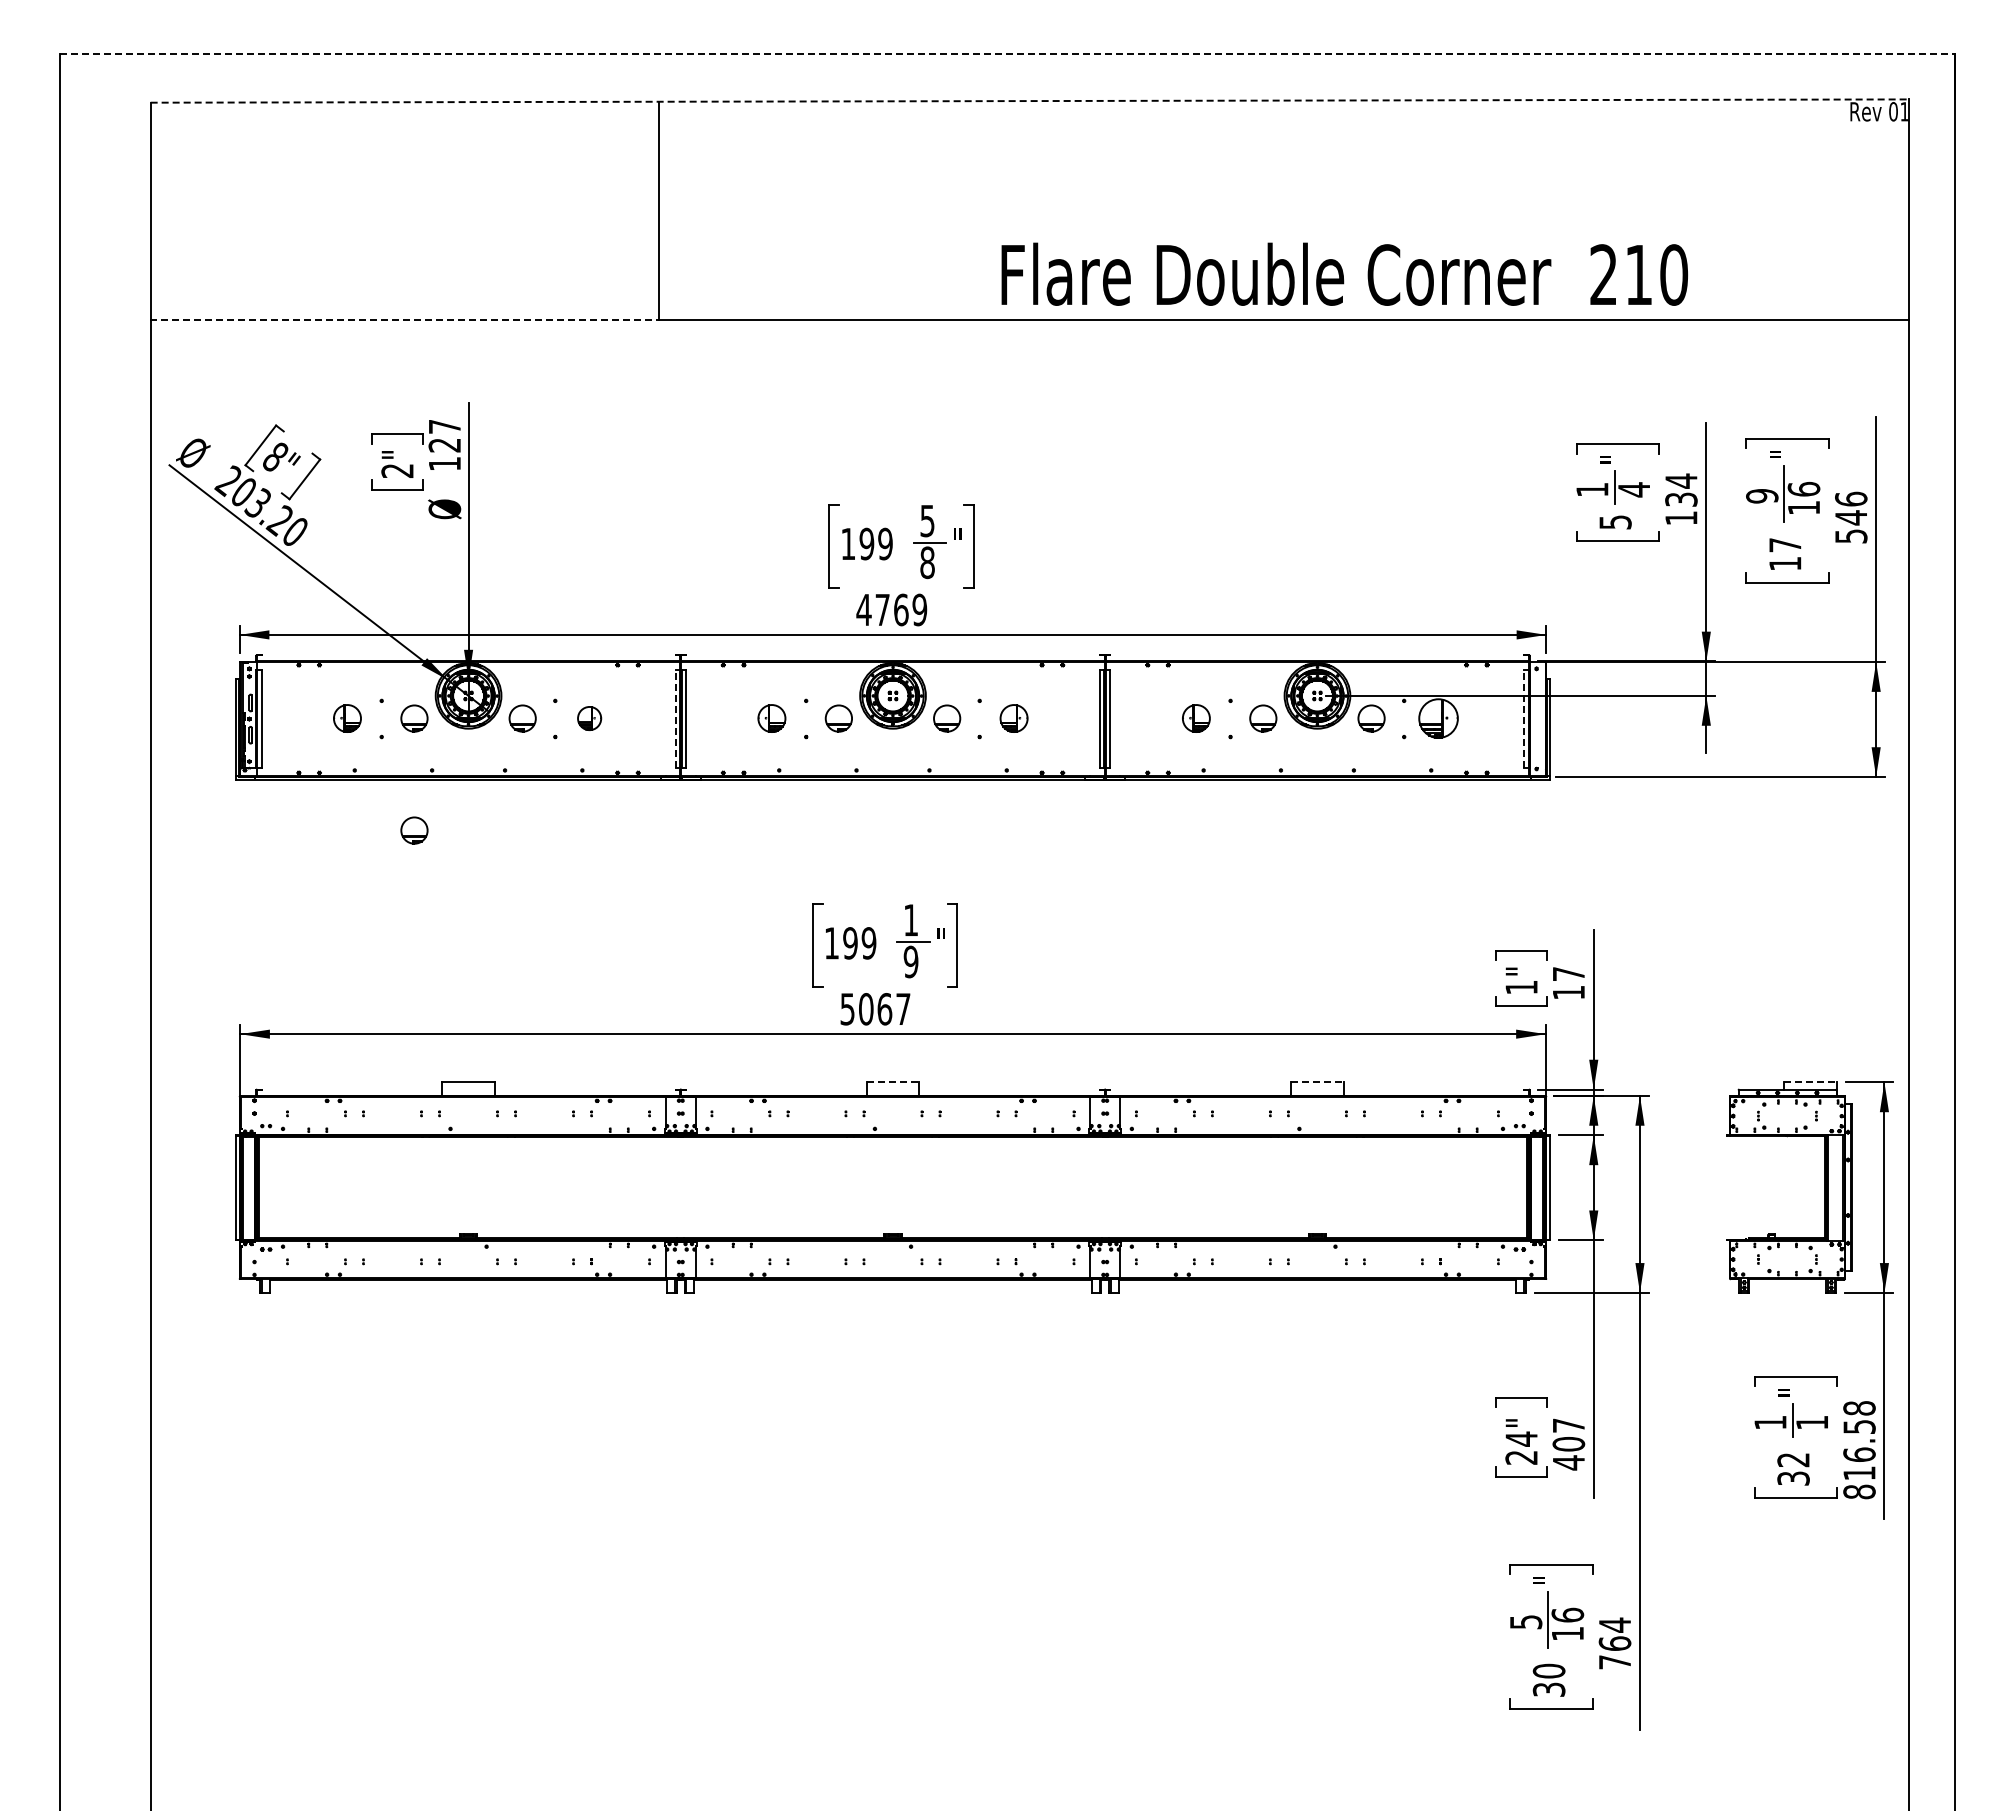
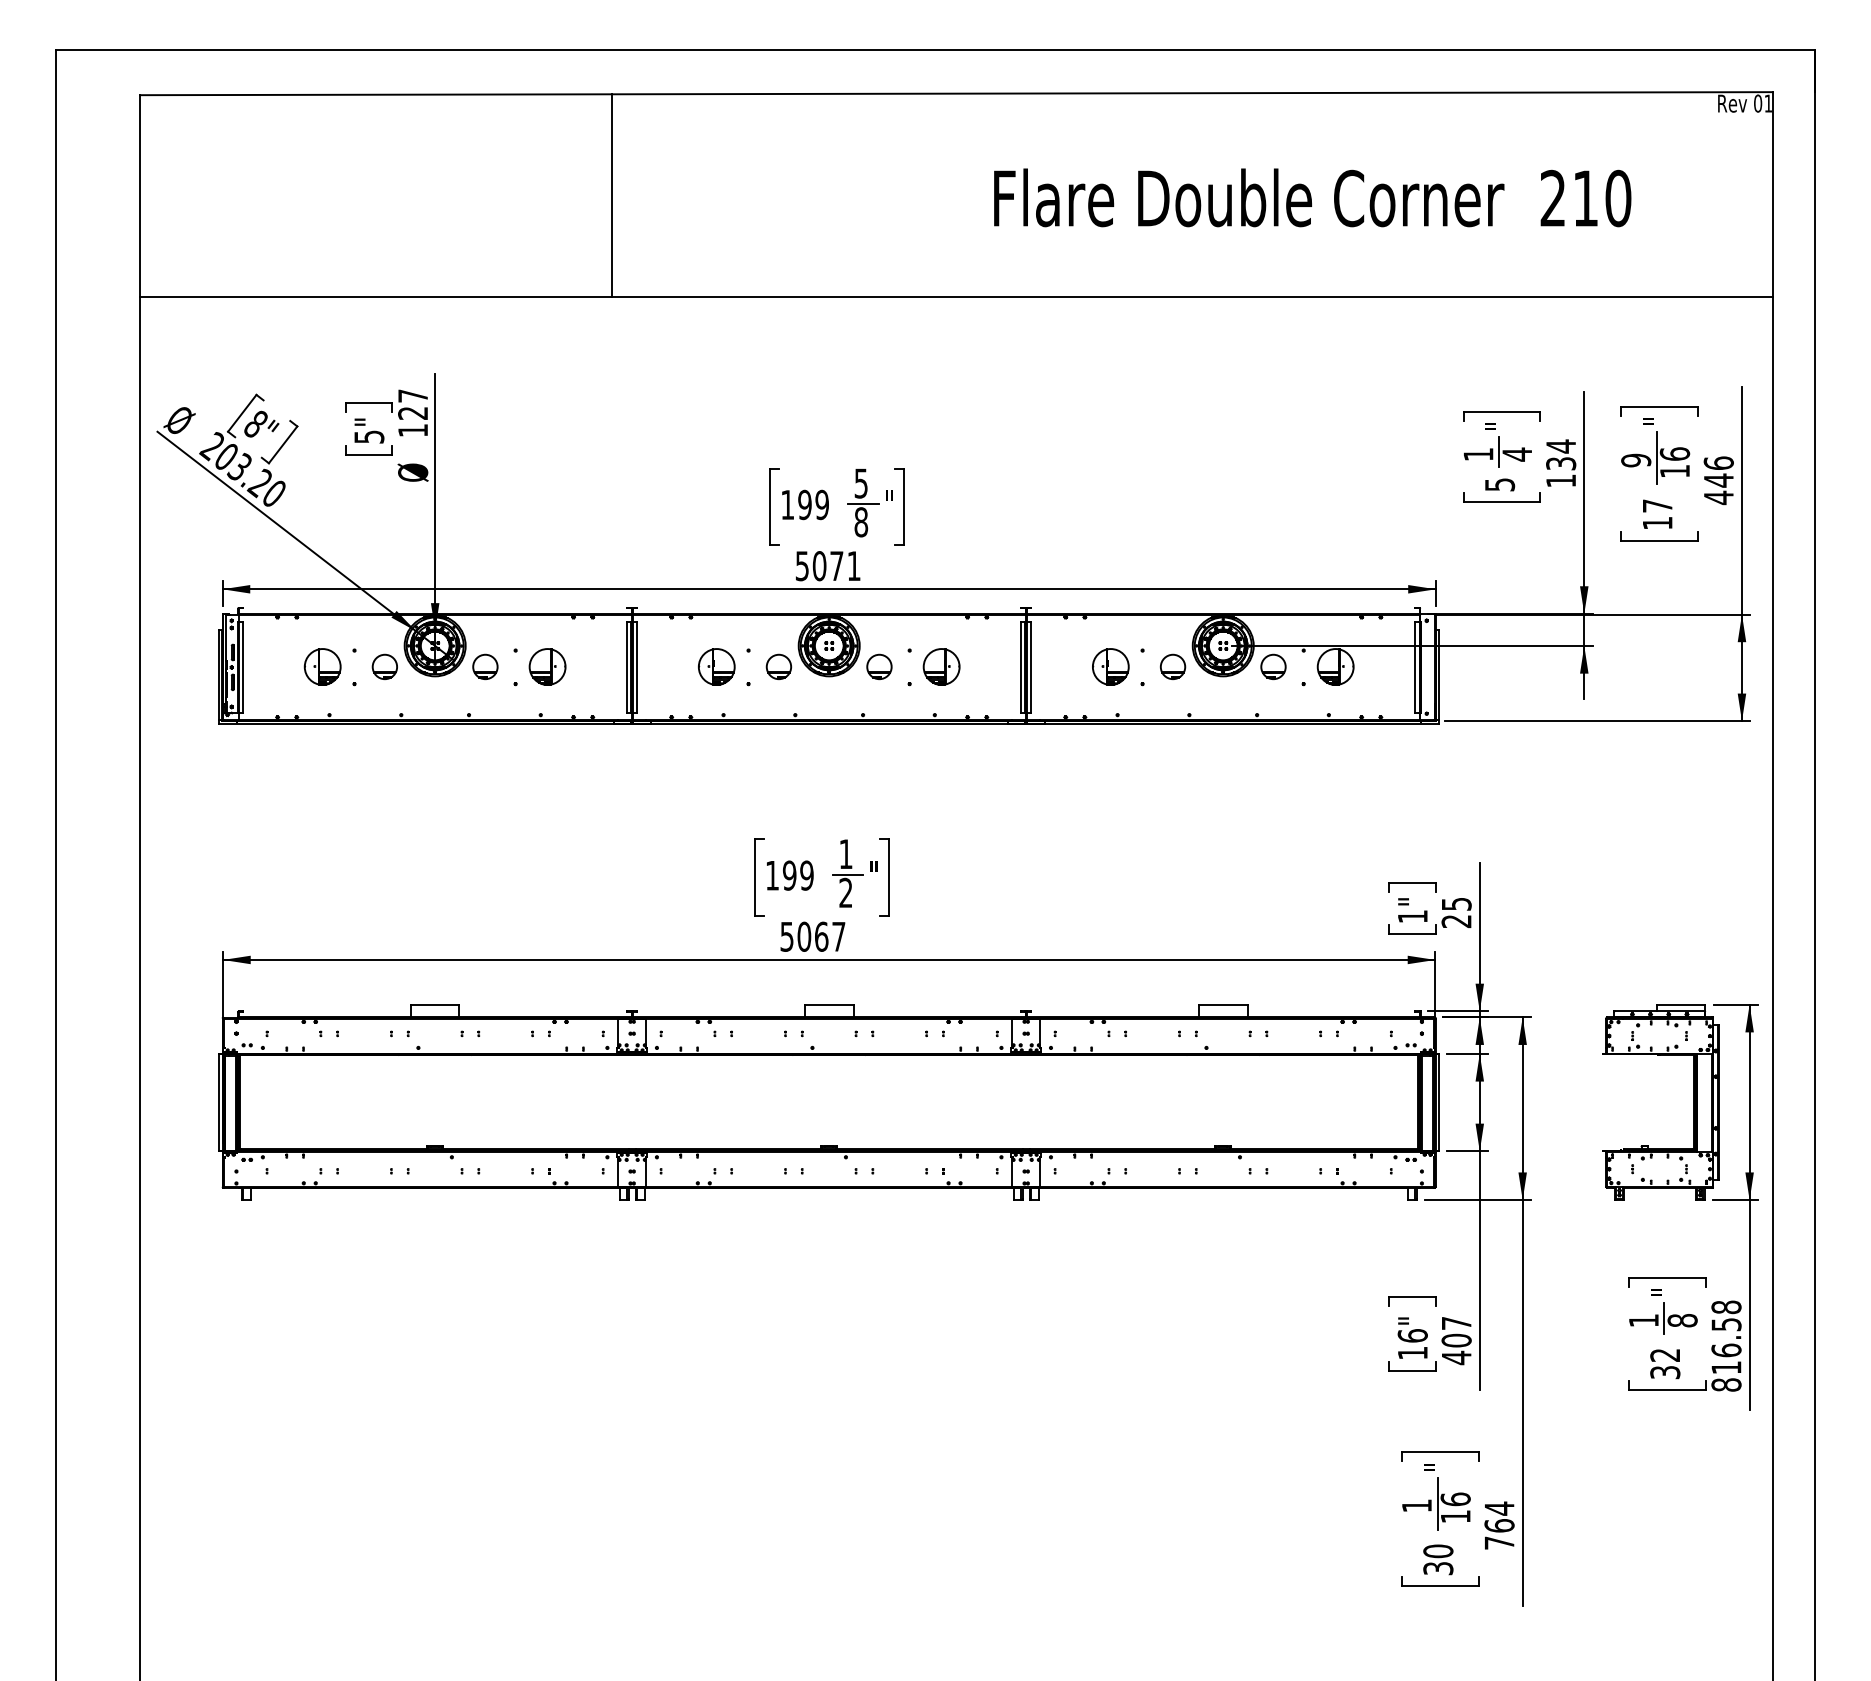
line: (1007, 54) -> (935, 50), dashed -> solid
line: (1030, 101) -> (956, 94), dashed -> solid
text: (1344, 273) -> (1312, 197), moved
line: (404, 320) -> (375, 297), dashed -> solid
text: (397, 470) -> (369, 436), 2" -> 5"
text: (1851, 536) -> (1719, 497), 546 -> 446
text: (891, 609) -> (827, 565), 4769 -> 5071
part: (347, 718) -> (322, 666), size x1.43
part: (589, 718) -> (547, 666), size x1.67
line: (675, 718) -> (627, 666), dashed -> solid
part: (771, 718) -> (716, 666), size x1.43
part: (1013, 718) -> (941, 666), size x1.43
part: (1196, 718) -> (1110, 666), size x1.43
line: (1524, 718) -> (1415, 666), dashed -> solid
part: (414, 830) -> (384, 770), removed
text: (910, 961) -> (845, 892), 9 -> 2
text: (1568, 983) -> (1456, 912), 17 -> 25
line: (893, 1082) -> (829, 1004), dashed -> solid
line: (1317, 1082) -> (1223, 1004), dashed -> solid
line: (1811, 1082) -> (1681, 1004), dashed -> solid
text: (1812, 1422) -> (1682, 1320), 1 -> 8
text: (1521, 1447) -> (1412, 1343), 24" -> 16"
text: (1526, 1622) -> (1417, 1506), 5 -> 1

